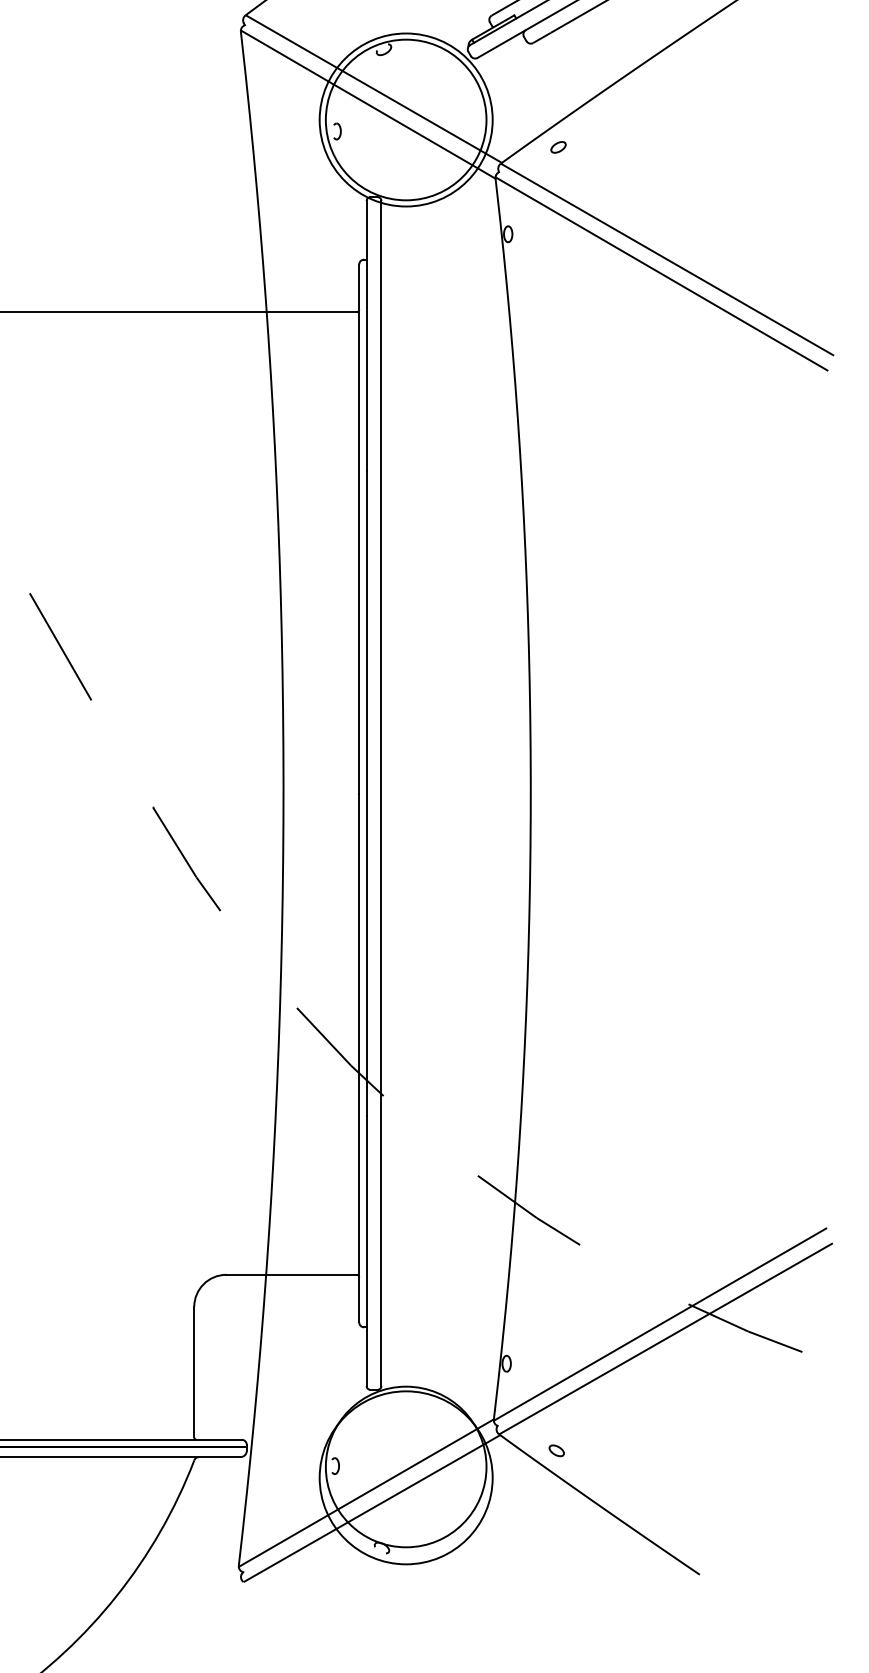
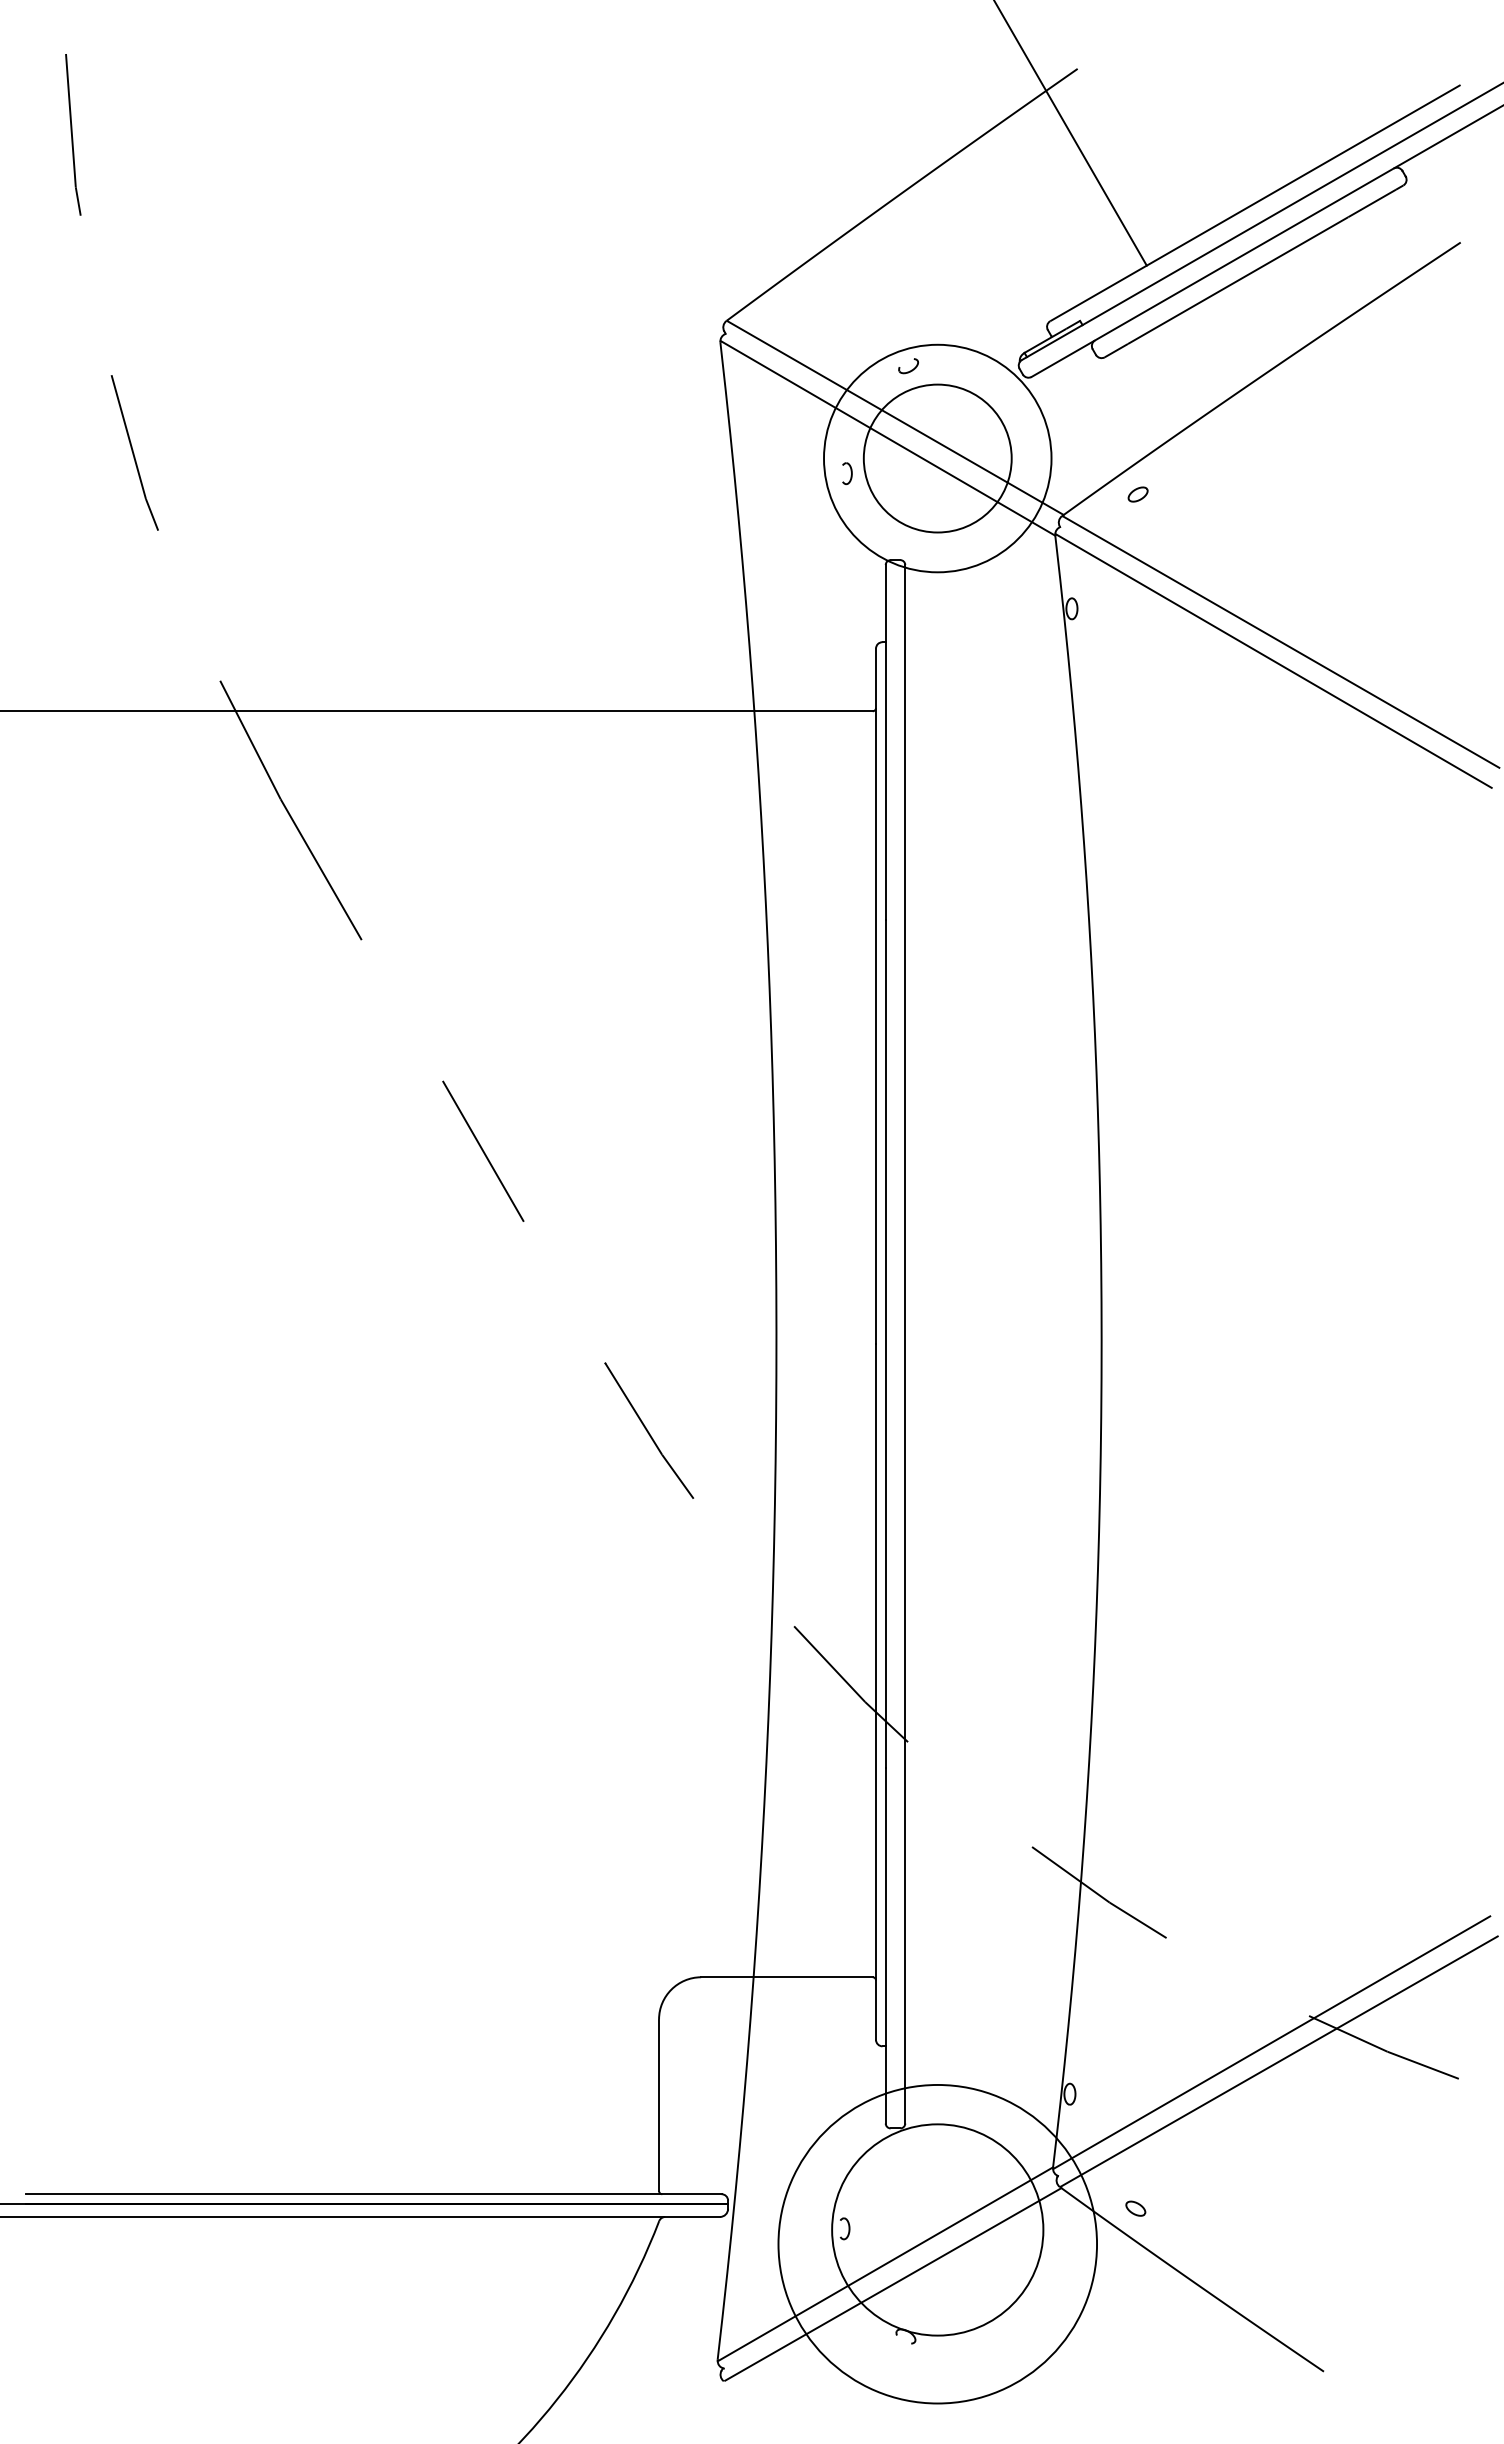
circle: (405, 119) -> (937, 458), size x0.7
circle: (405, 1478) -> (937, 2244), size x1.4

